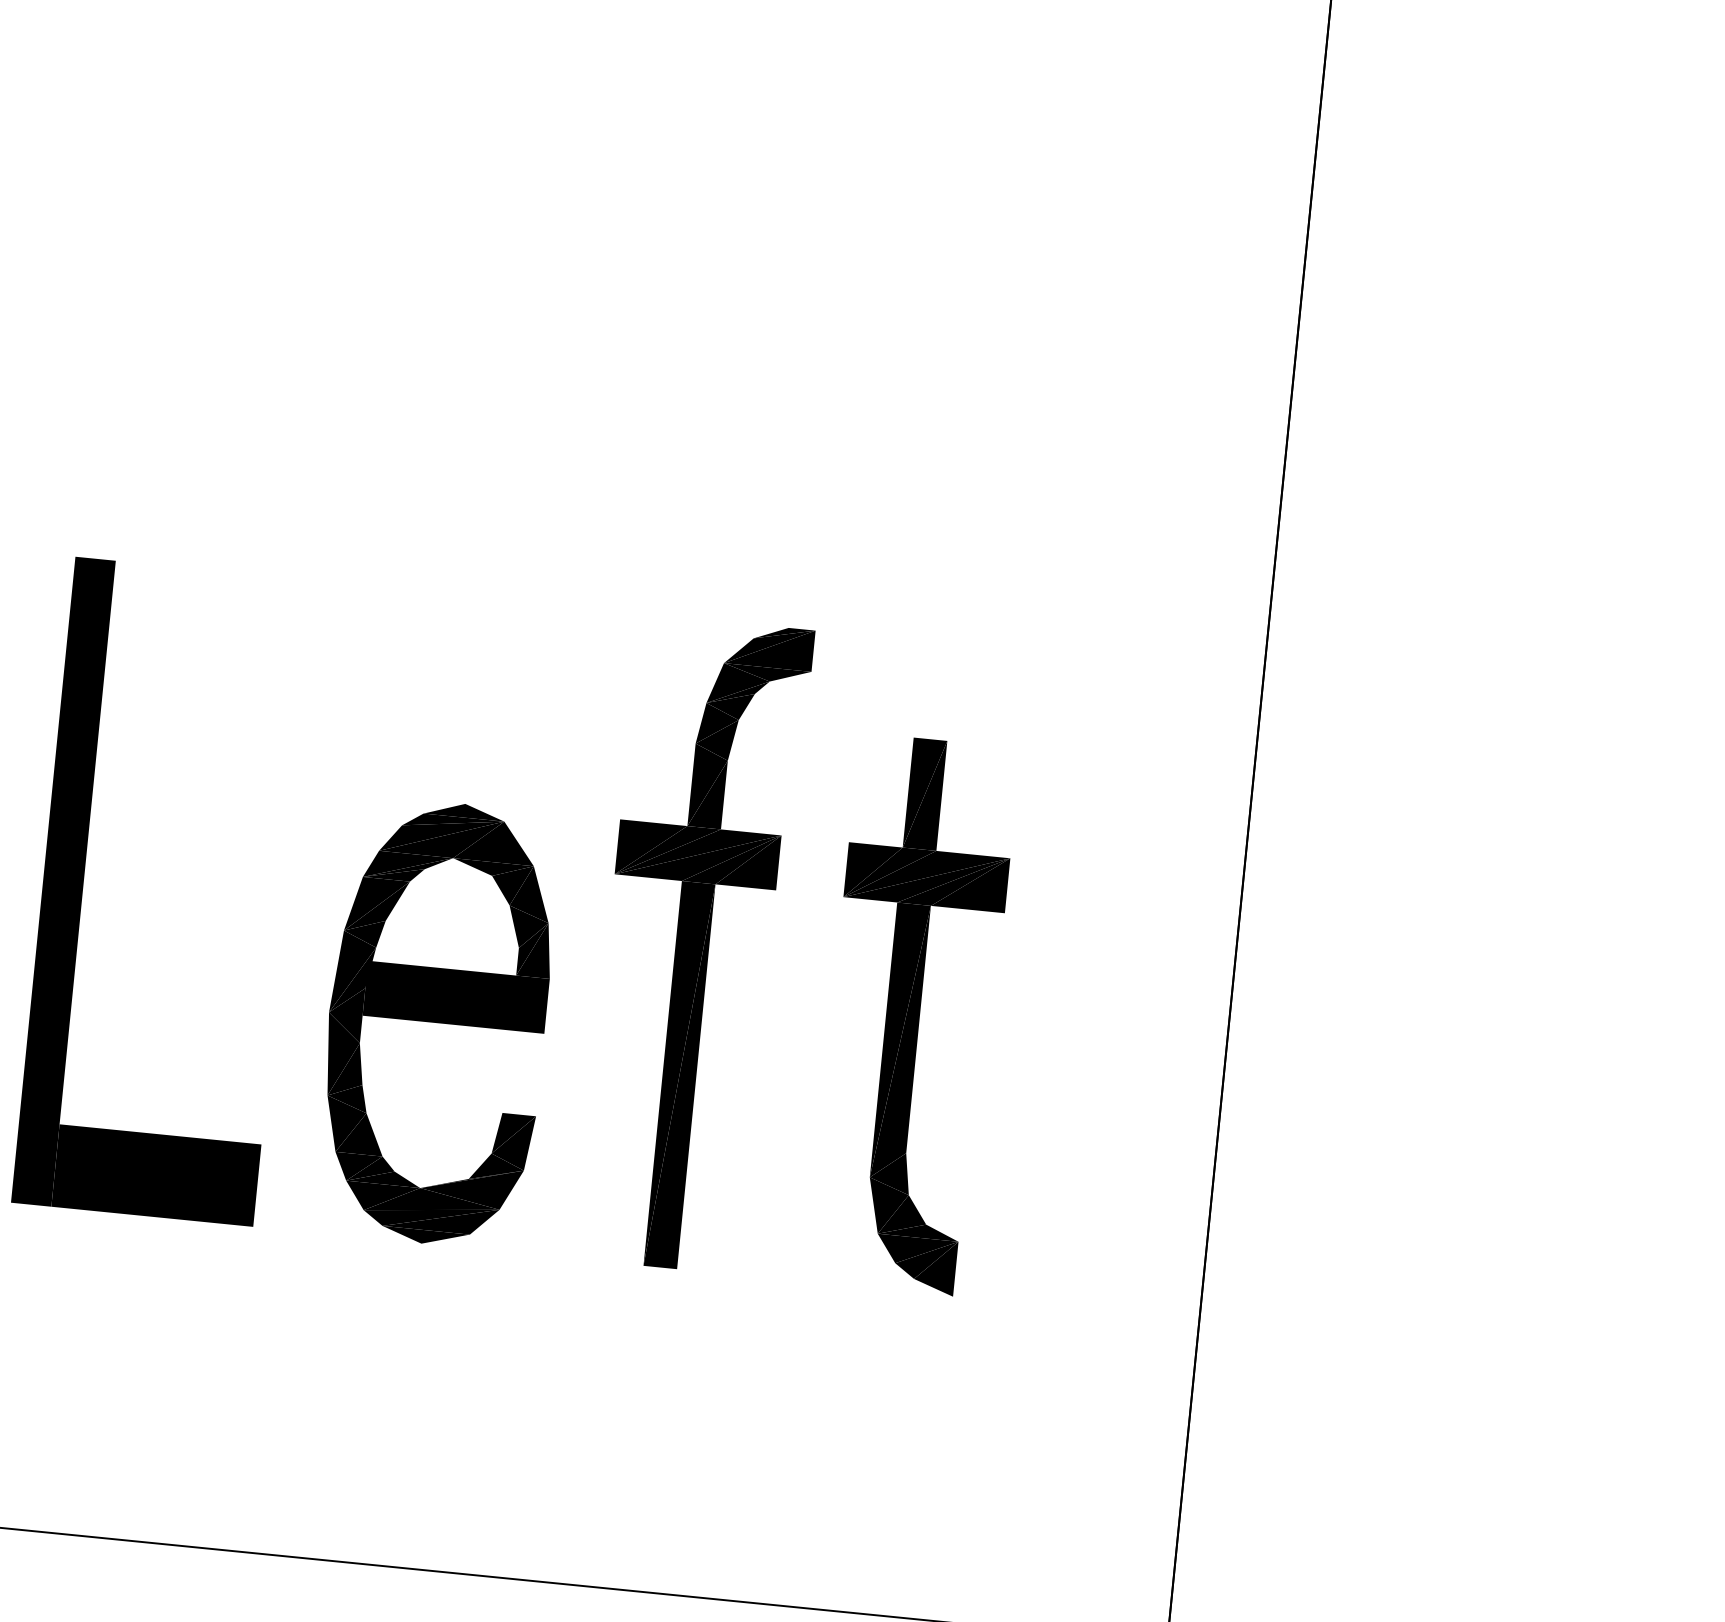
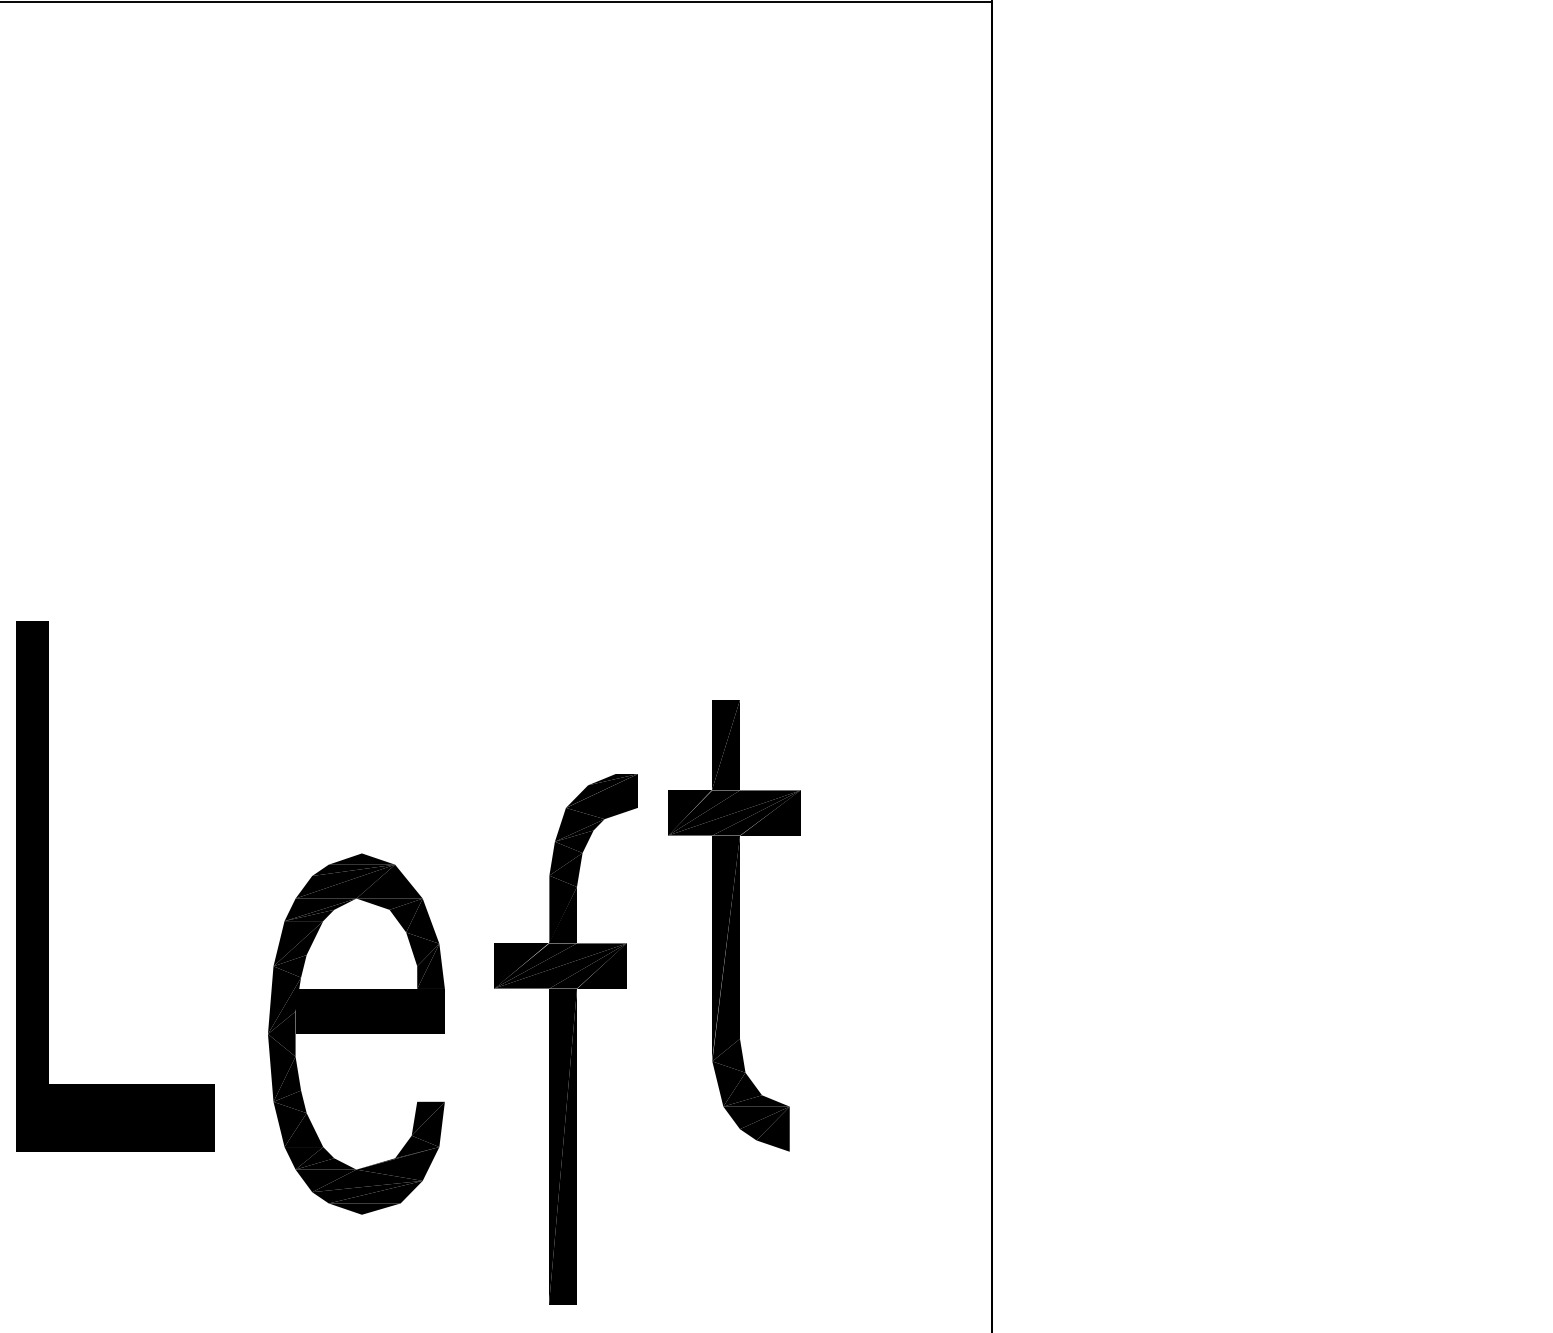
part: (695, 944) -> (565, 1039), moved
part: (436, 1022) -> (356, 1033), moved

